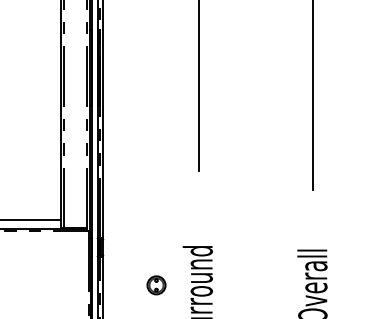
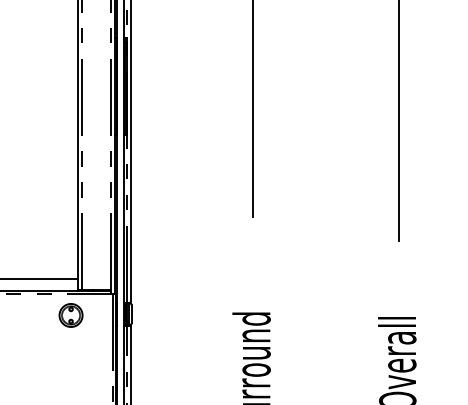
part: (156, 285) -> (70, 315), moved

